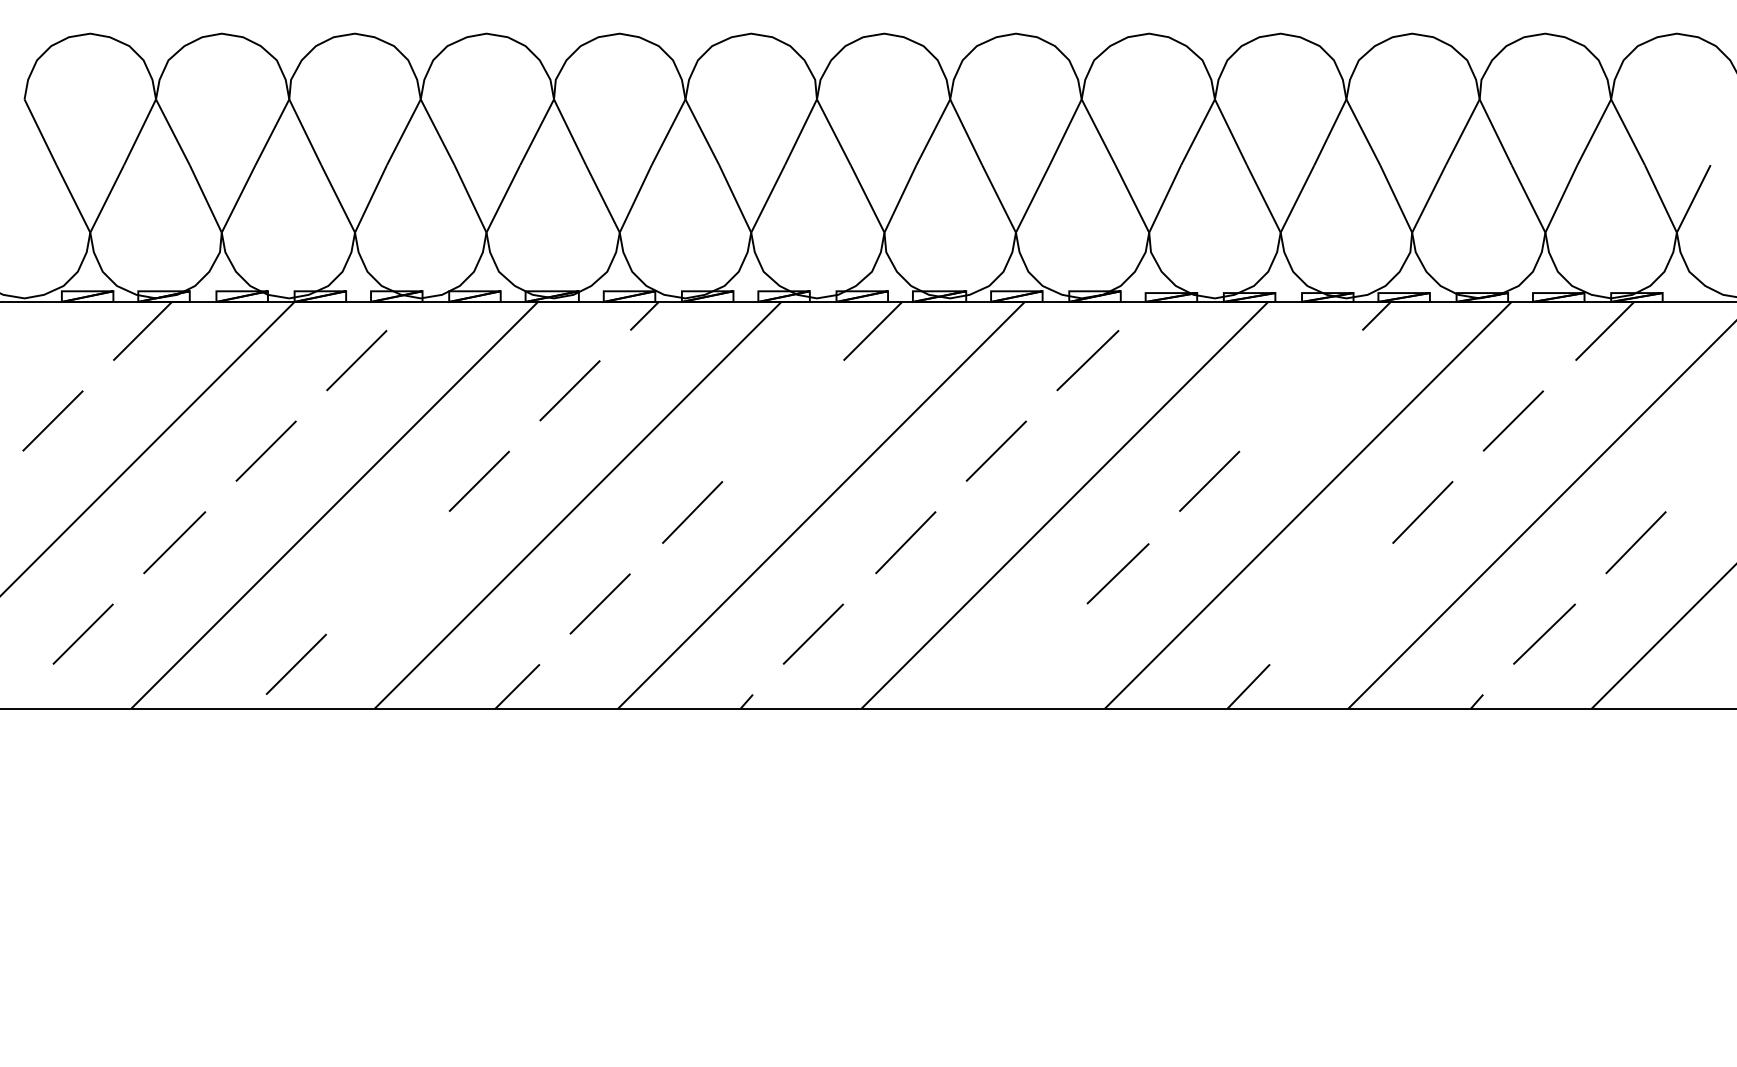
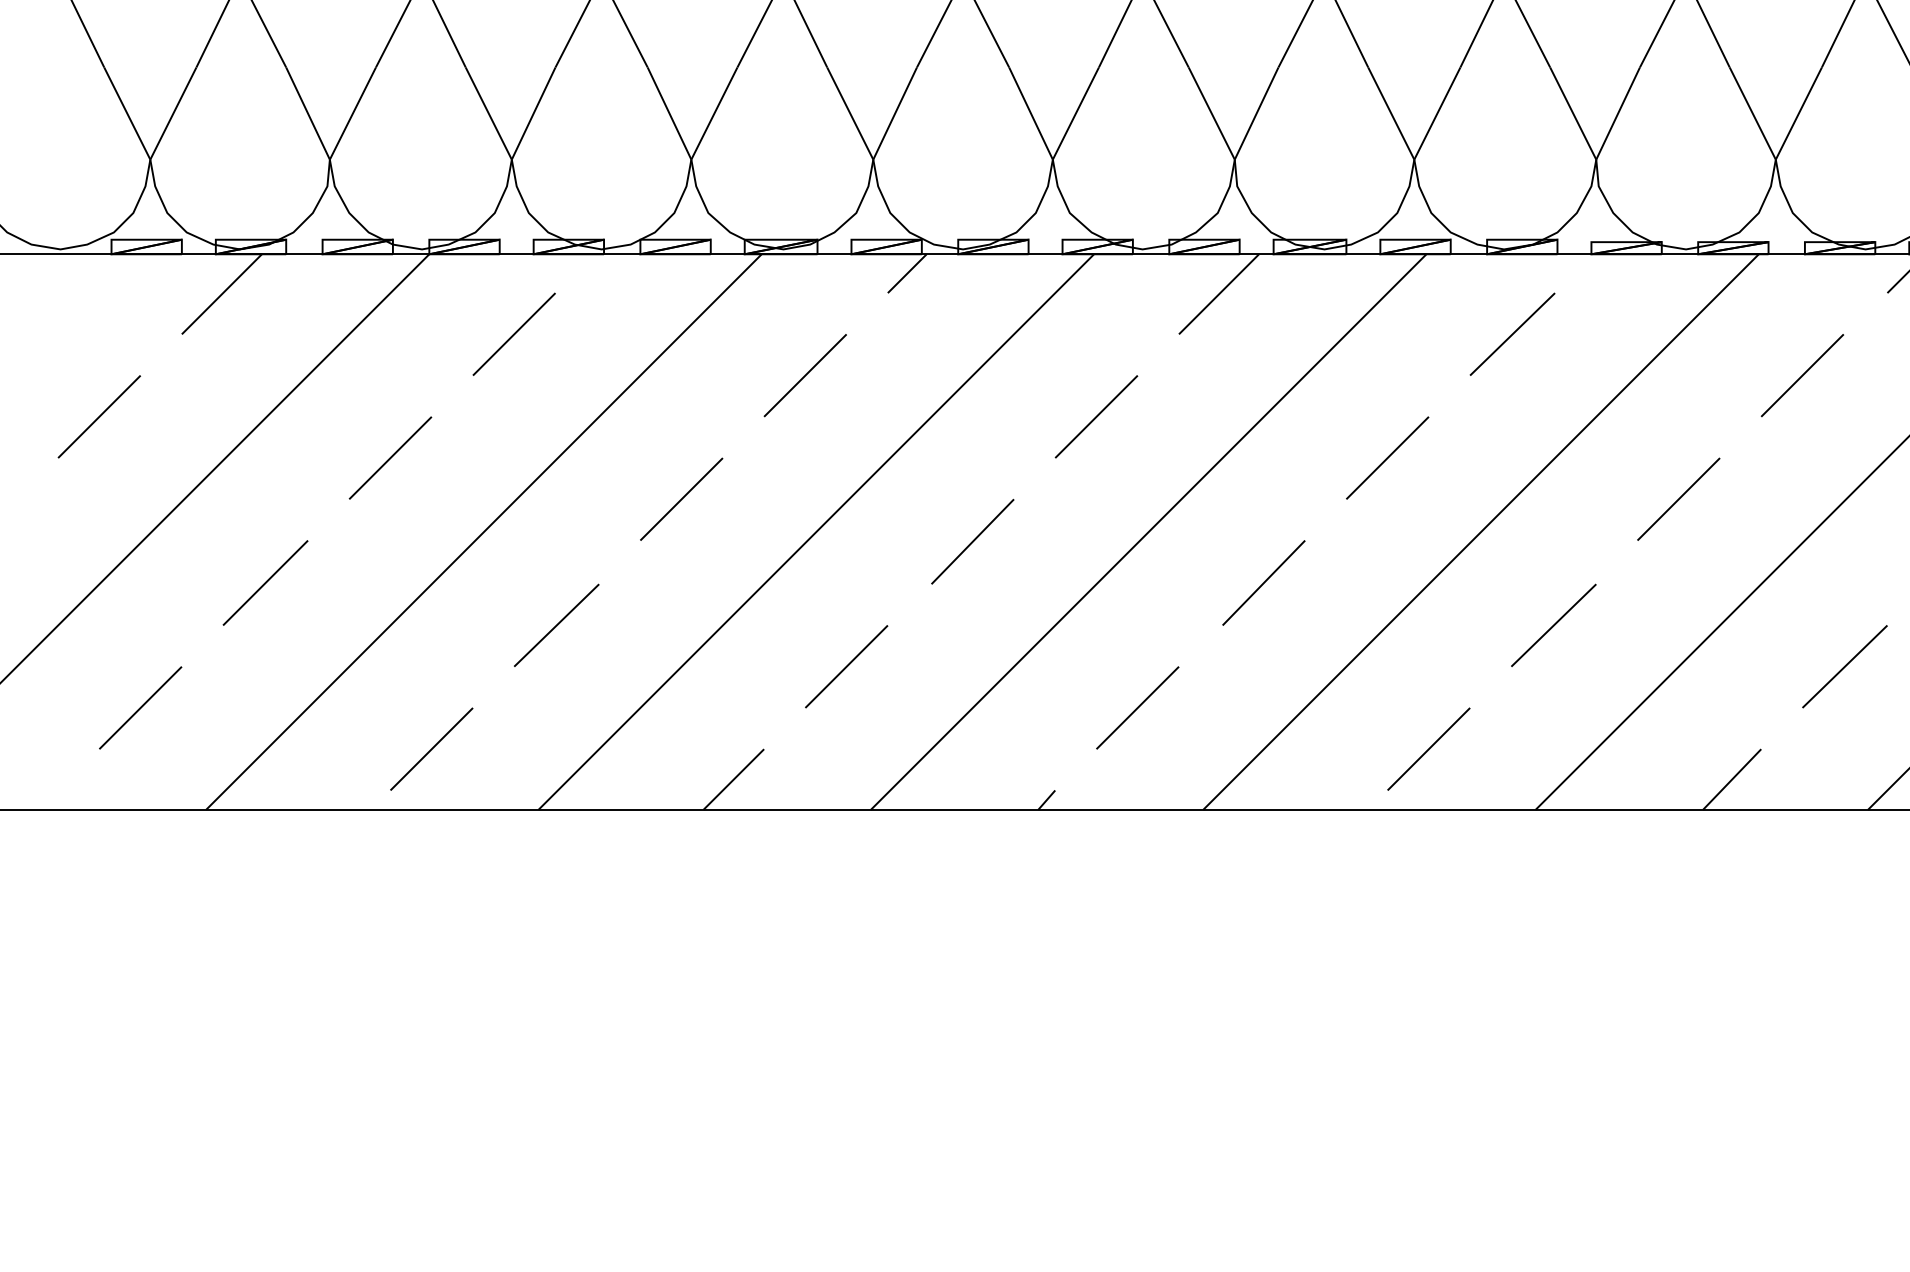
line: (1299, 390) -> (1801, 375), added
line: (782, 420) -> (1095, 416), added
line: (387, 573) -> (556, 625), added
line: (1330, 603) -> (1843, 666), added
line: (1026, 663) -> (1428, 747), added

